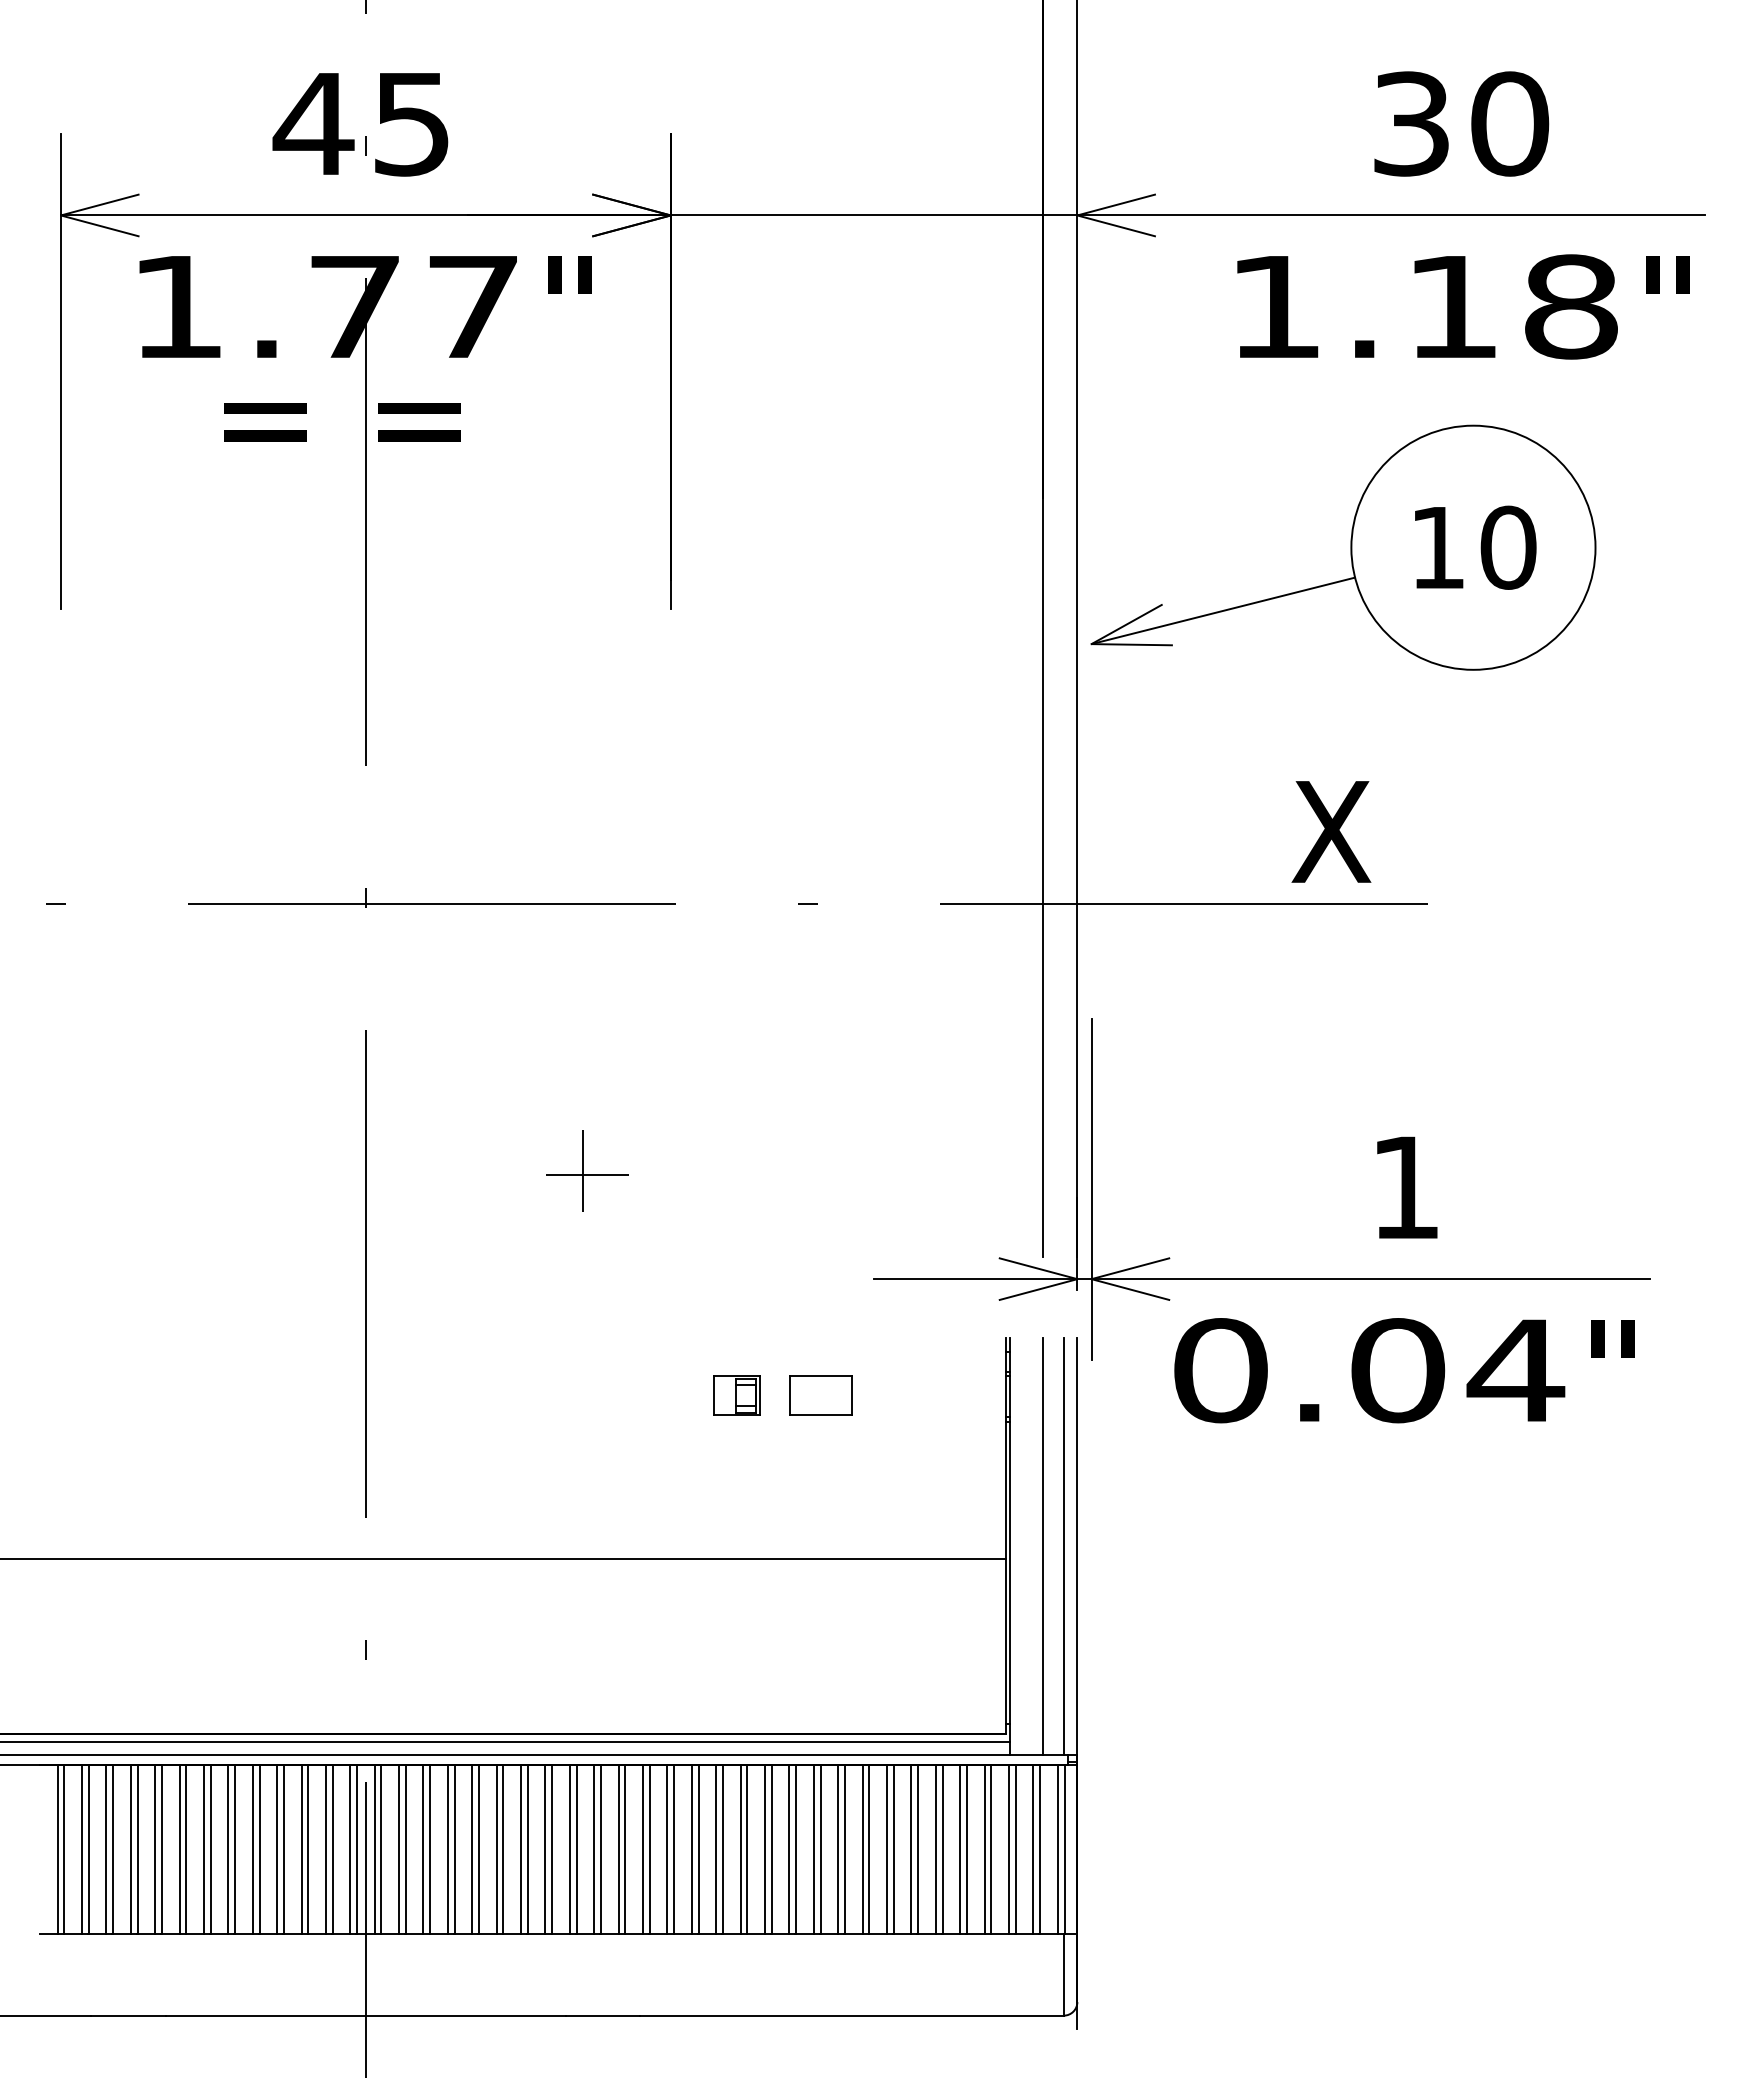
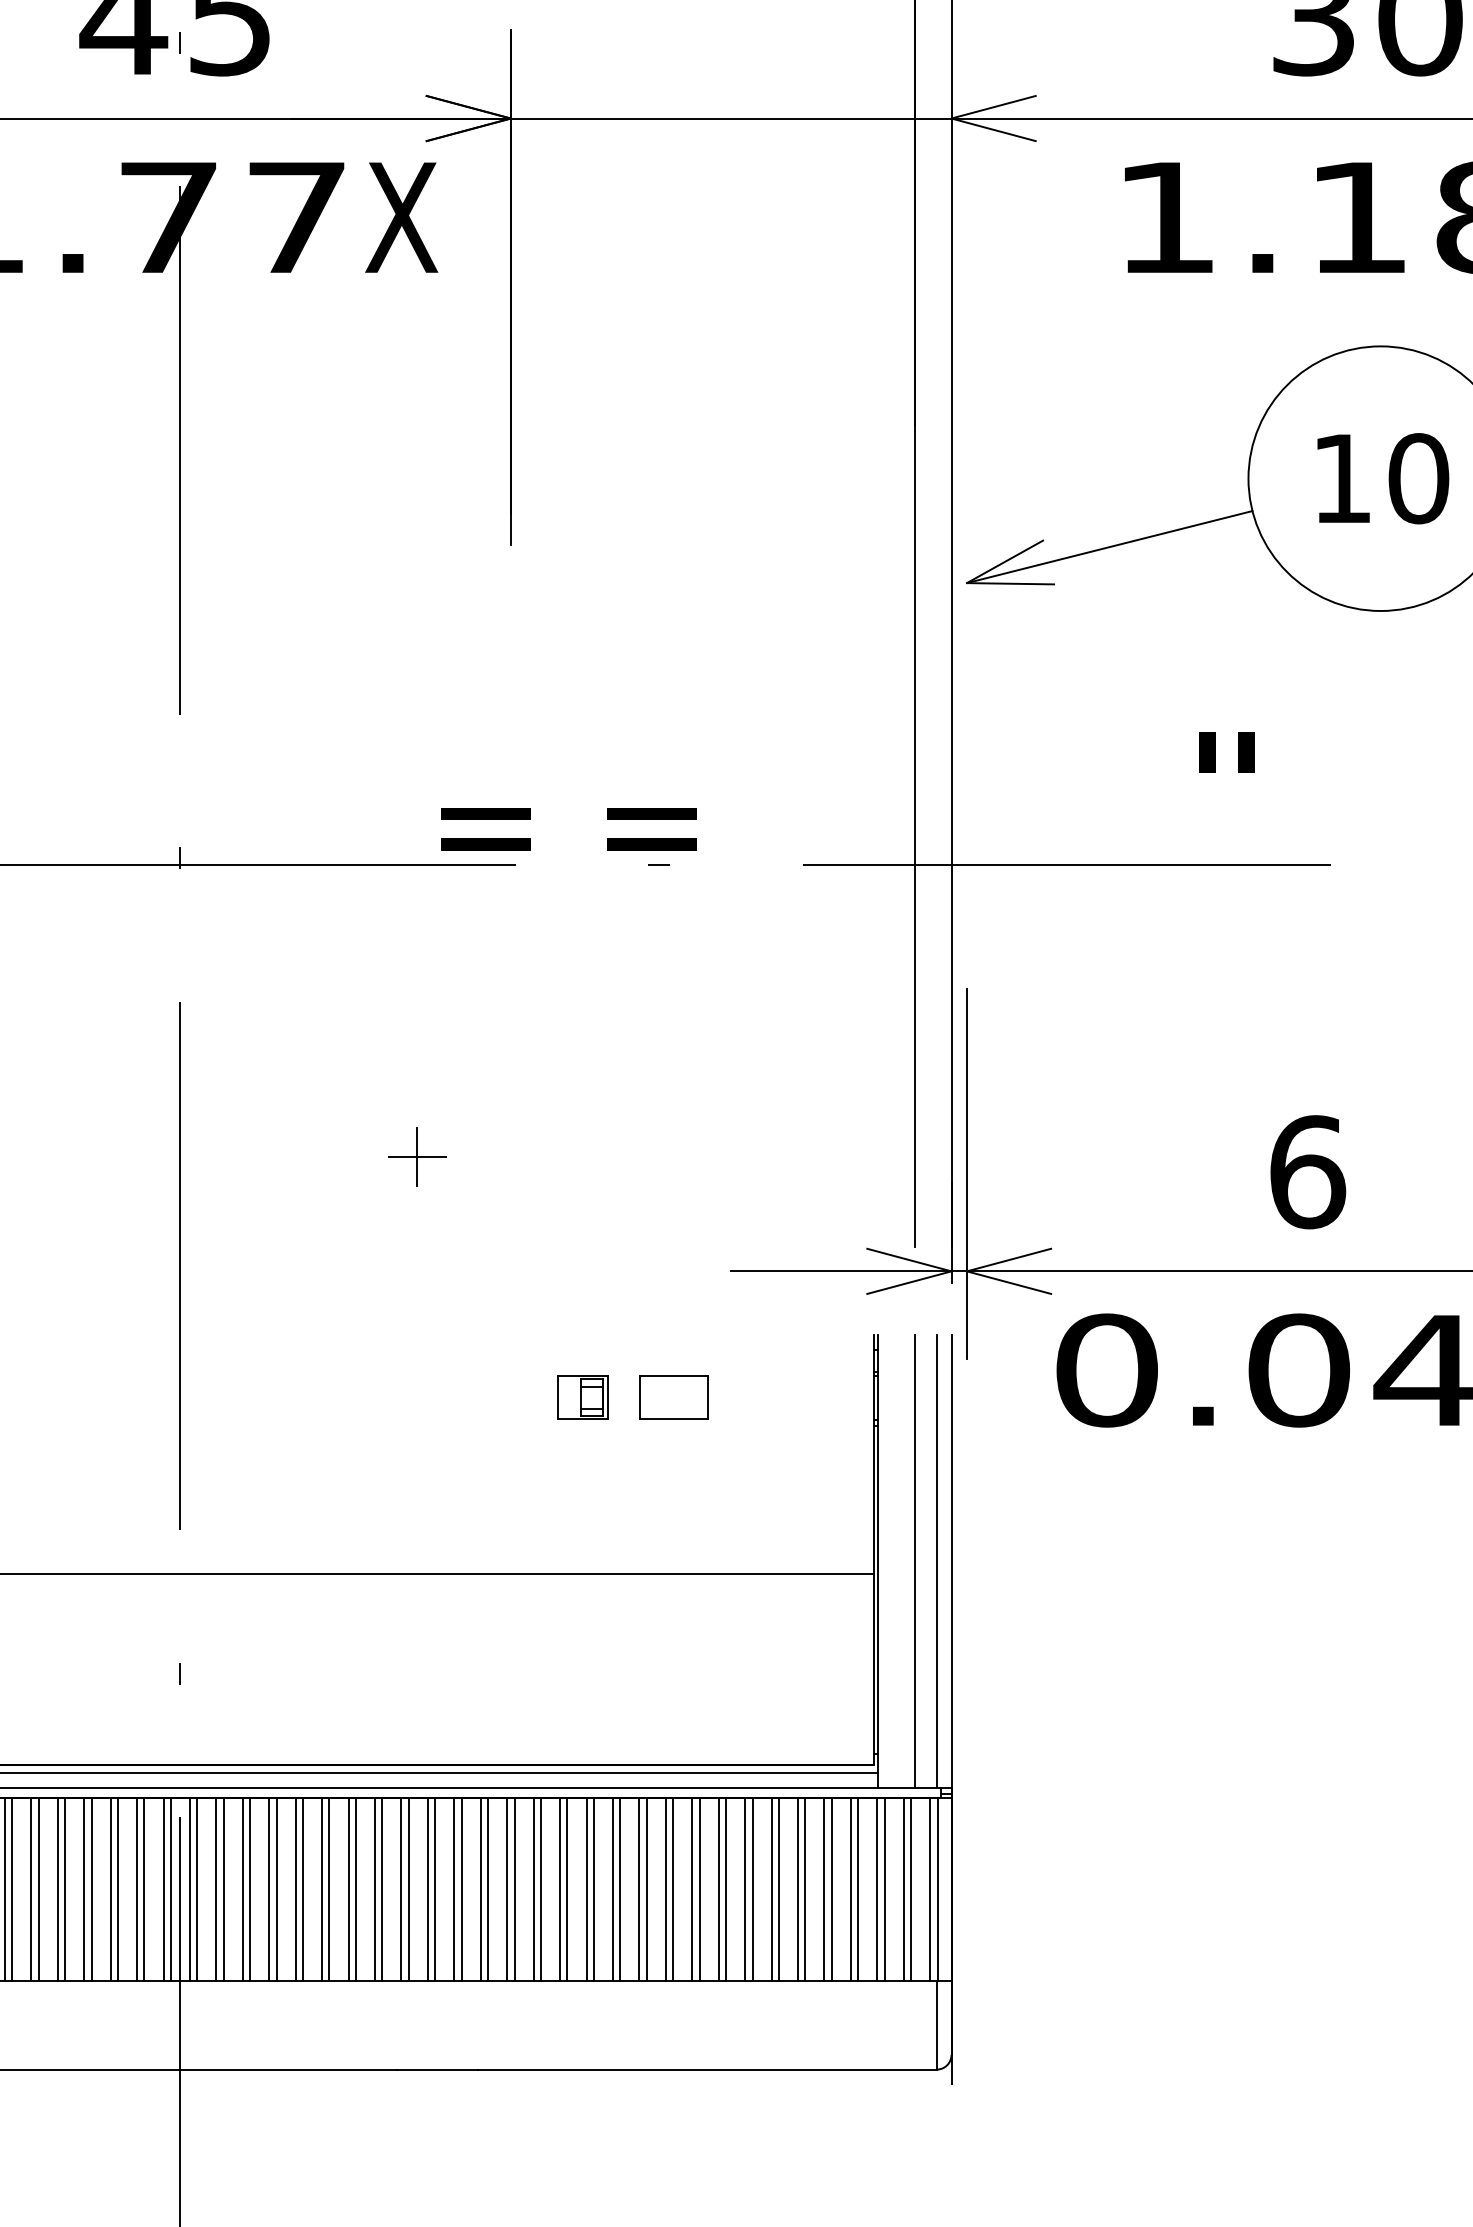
text: (569, 306) -> (401, 217), " -> X
text: (342, 422) -> (569, 829), moved
text: (1331, 831) -> (1226, 786), X -> "
part: (587, 1170) -> (420, 1153), size x0.6
text: (1406, 1187) -> (1308, 1172), 1 -> 6

